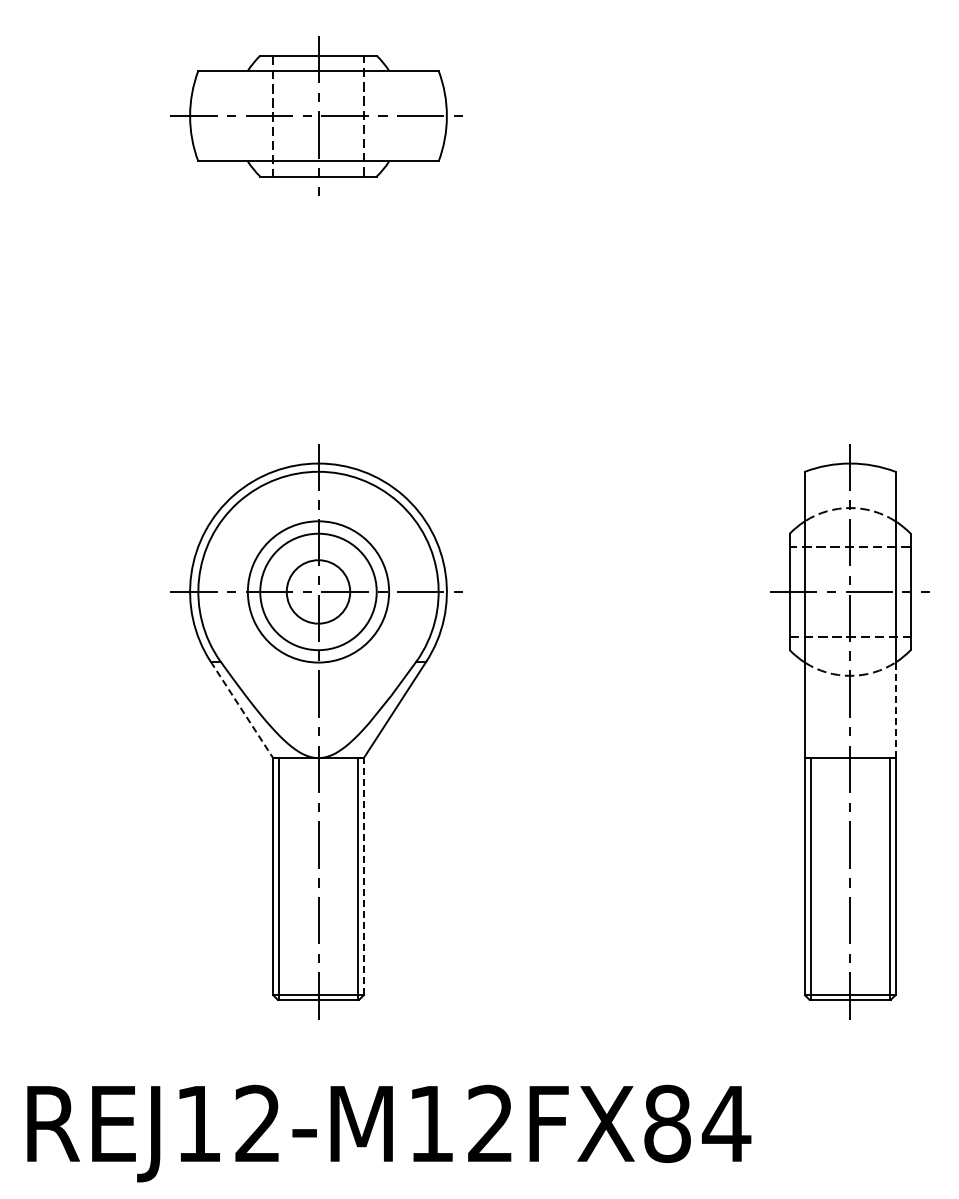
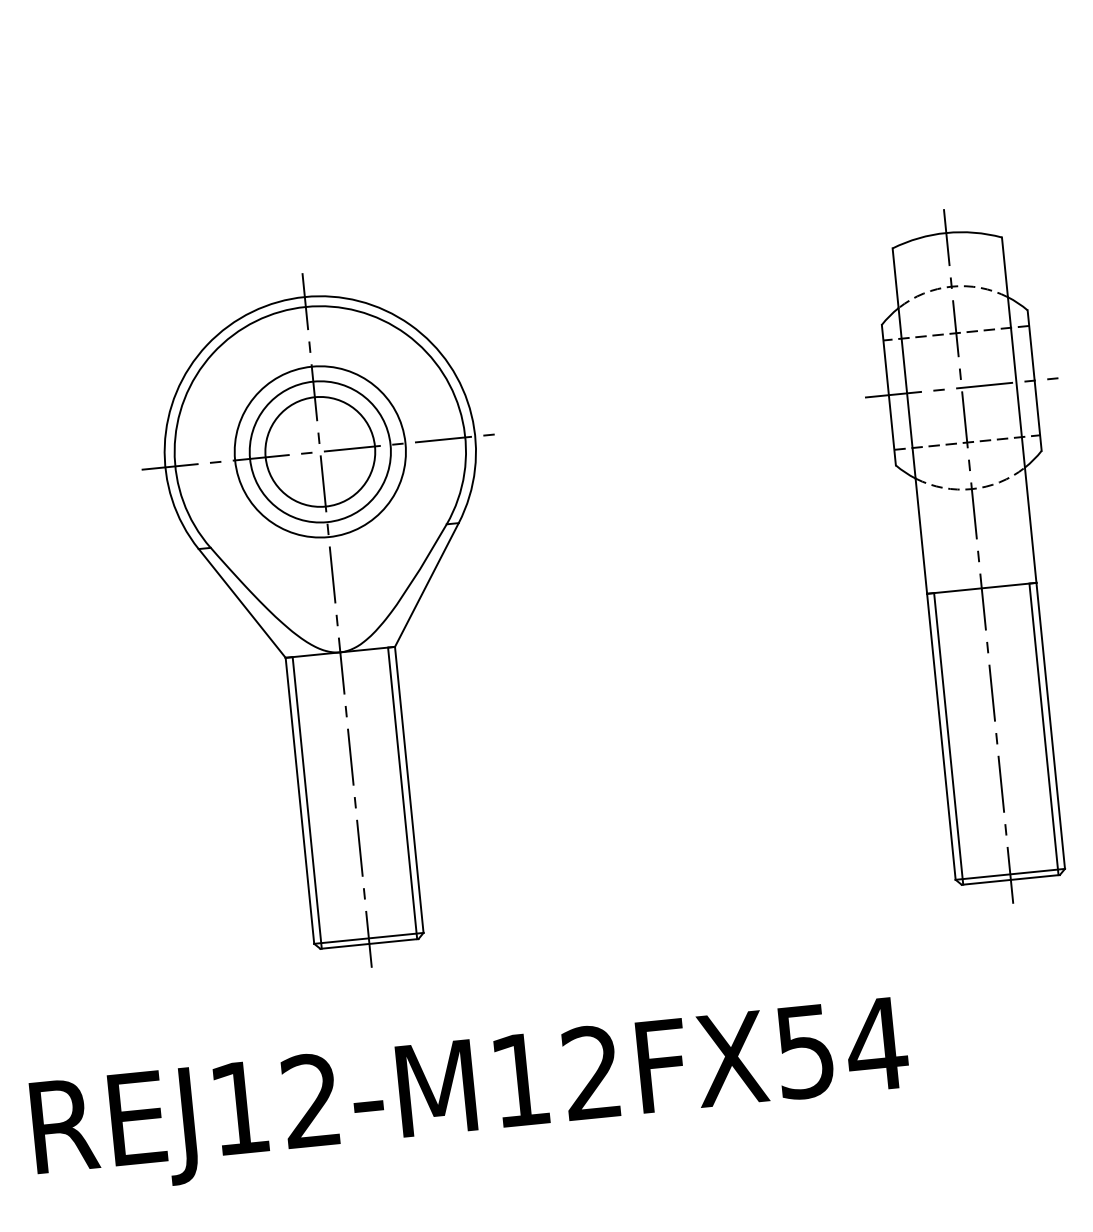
circle: (318, 591) -> (320, 451), size x1.43
line: (242, 710) -> (242, 604), dashed -> solid
line: (895, 710) -> (1030, 525), dashed -> solid
line: (363, 876) -> (408, 789), dashed -> solid
text: (667, 1123) -> (805, 1051), REJ12-M12FX84 -> REJ12-M12FX54

